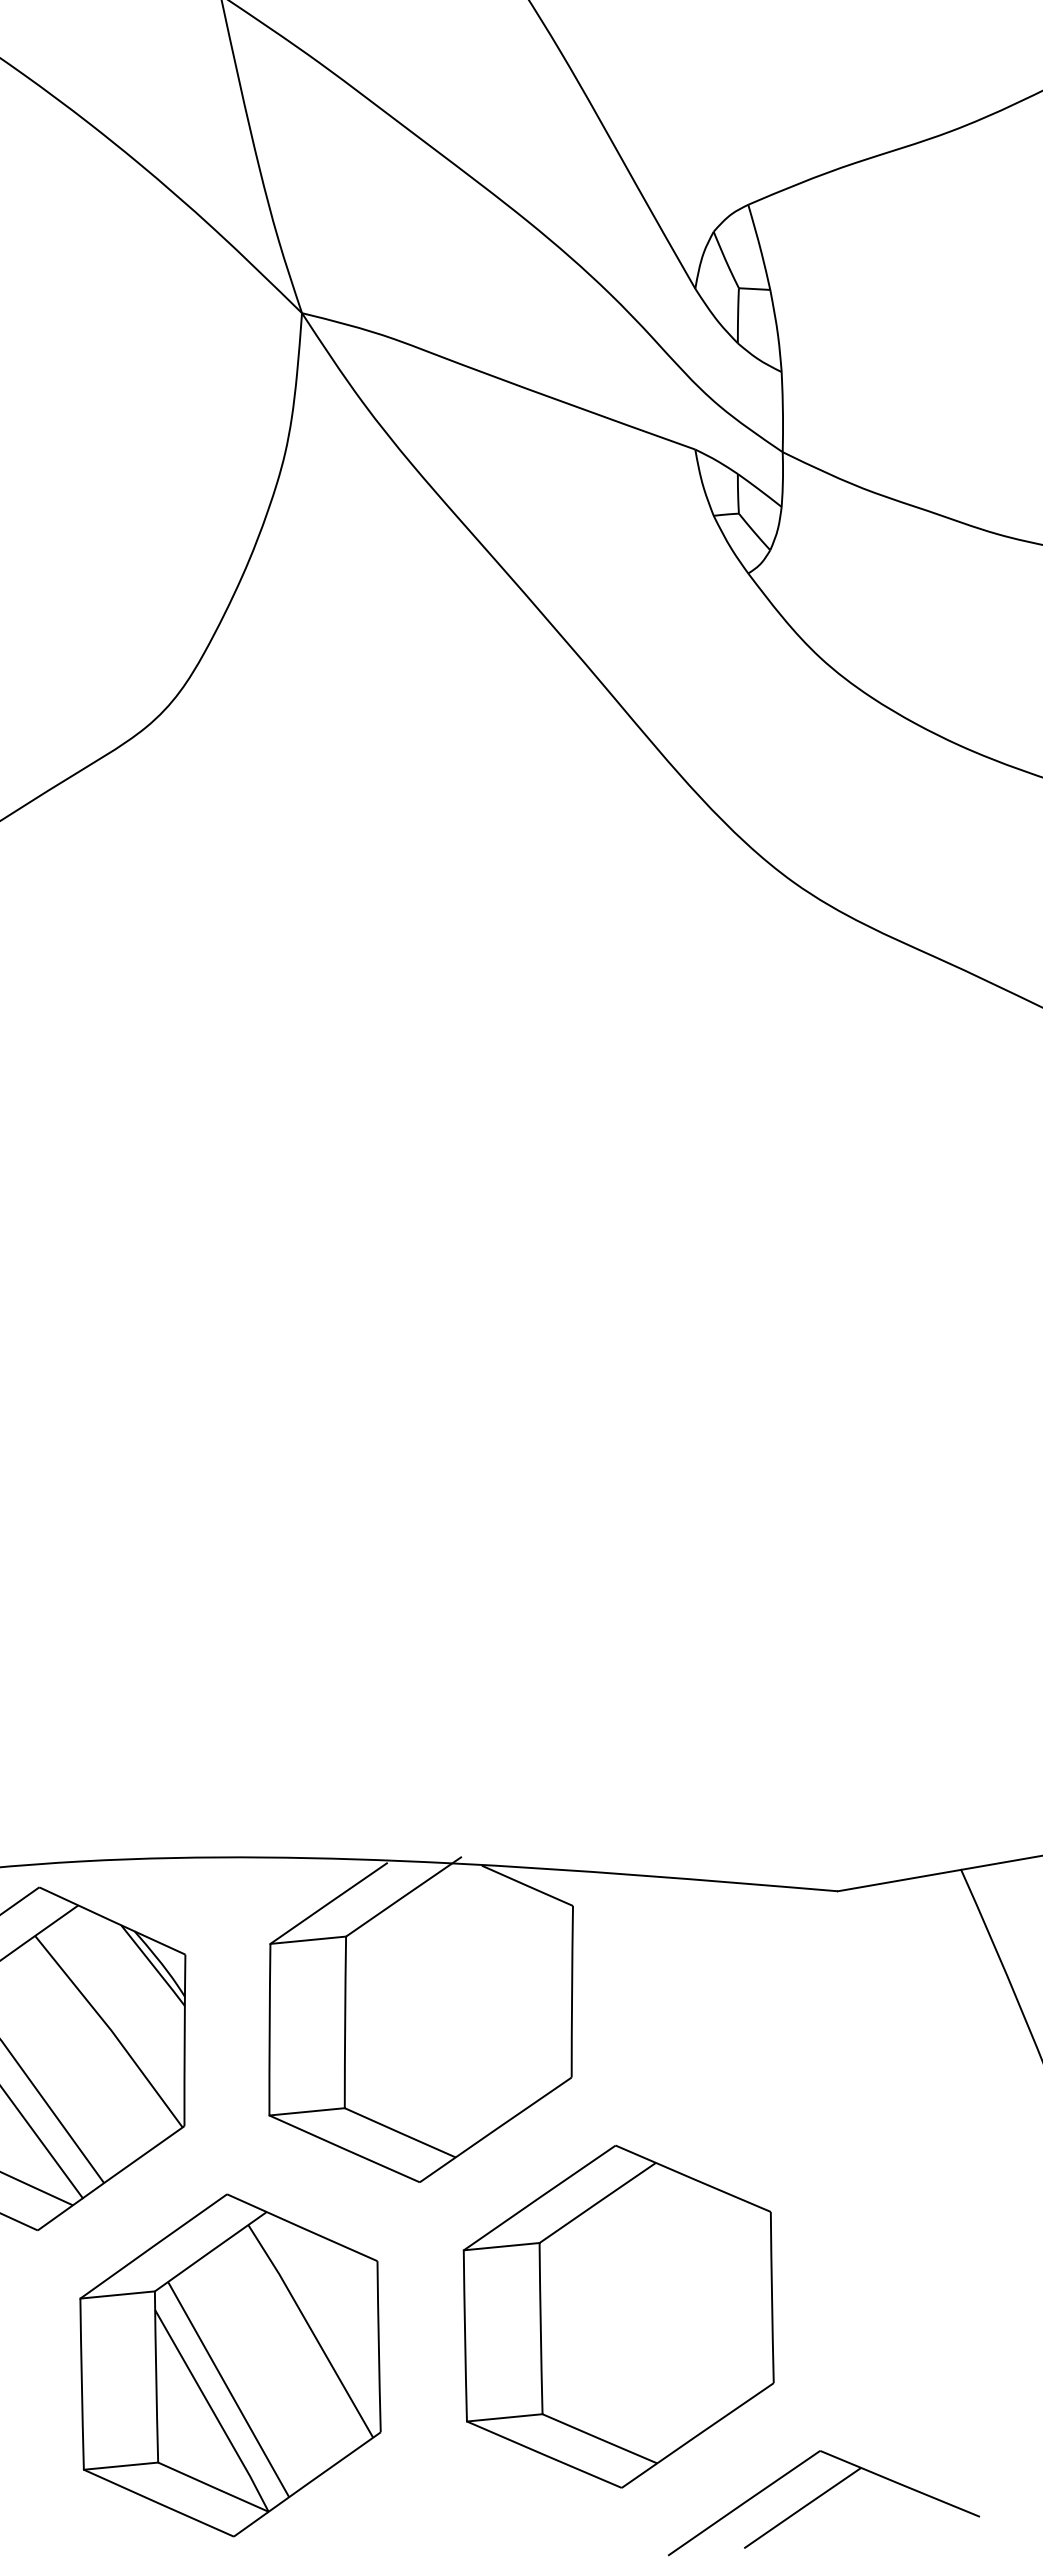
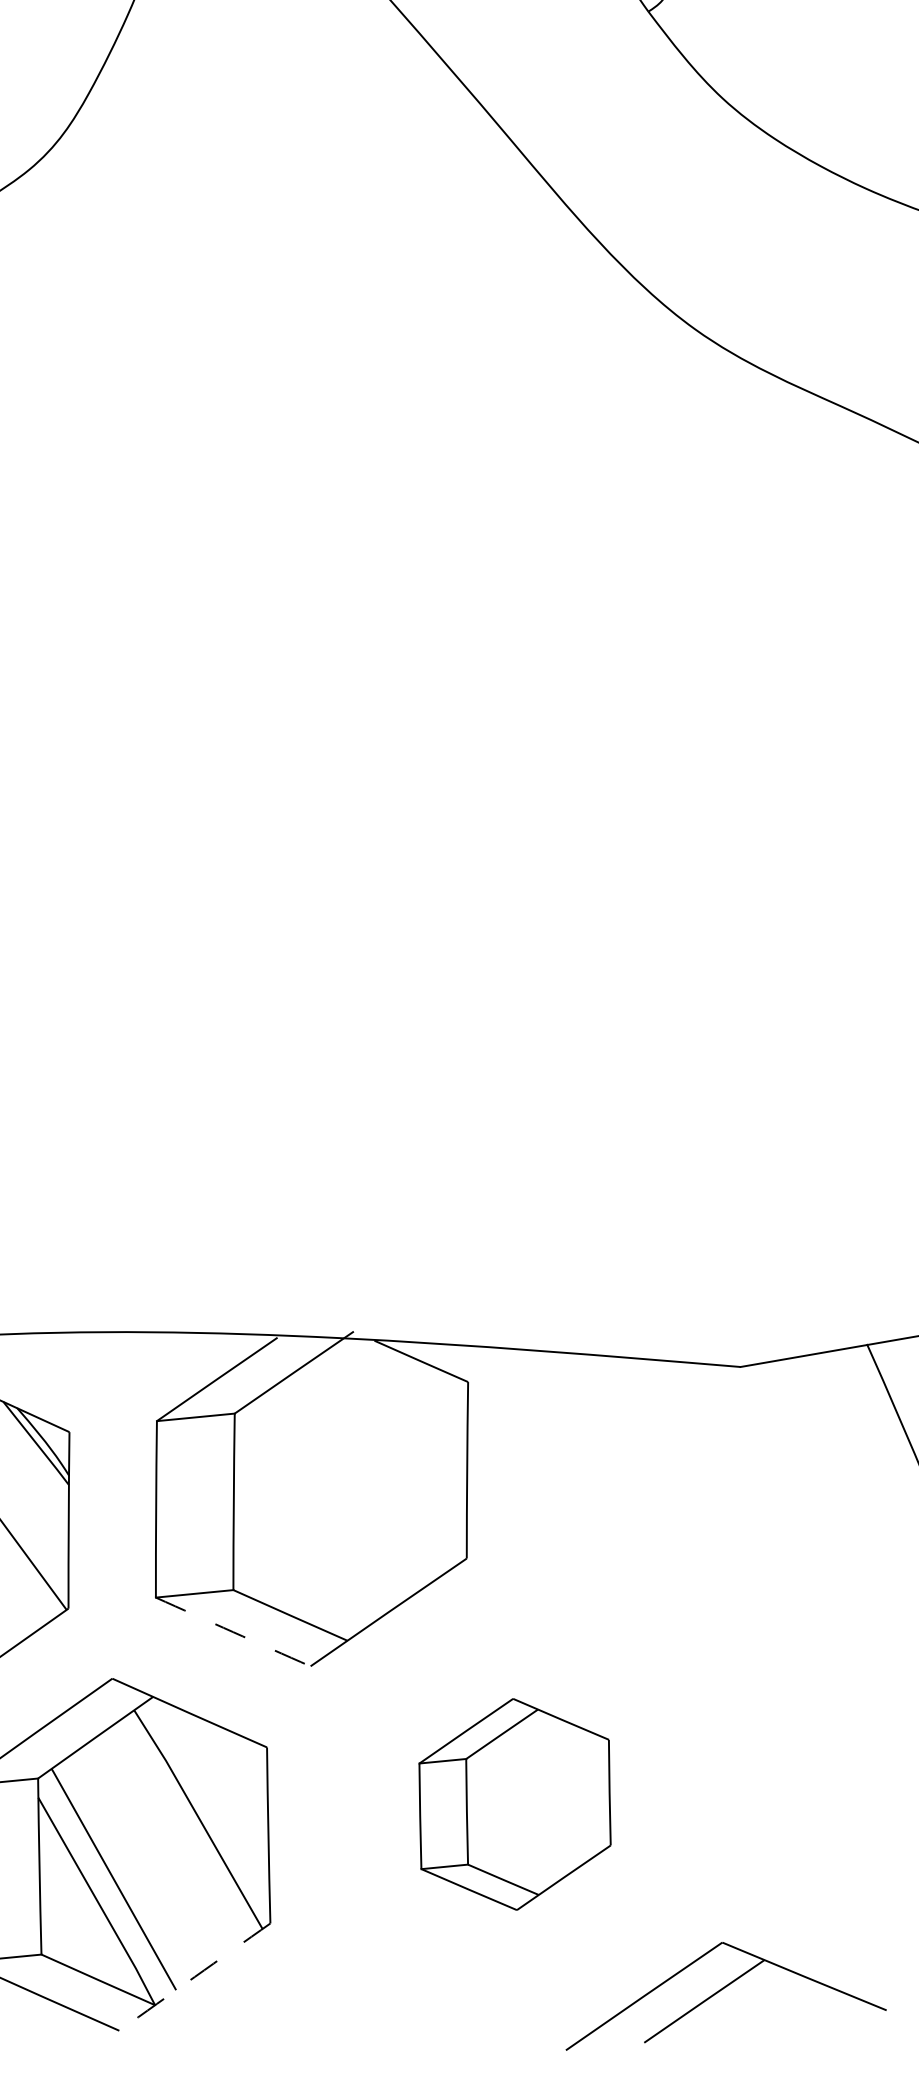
arc: (344, 2149) -> (233, 1632), solid -> dashed
part: (618, 2316) -> (514, 1804), size x0.6
arc: (307, 2484) -> (195, 1977), solid -> dashed

